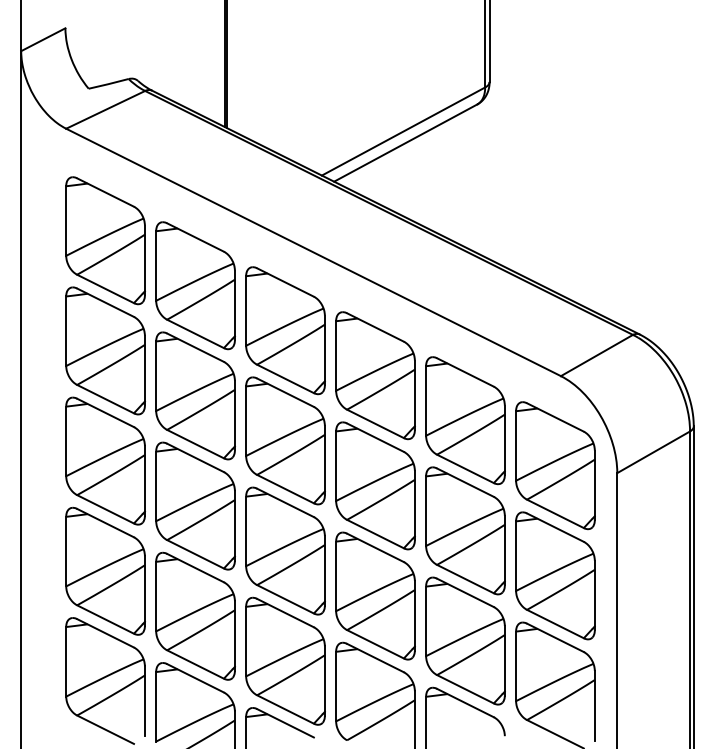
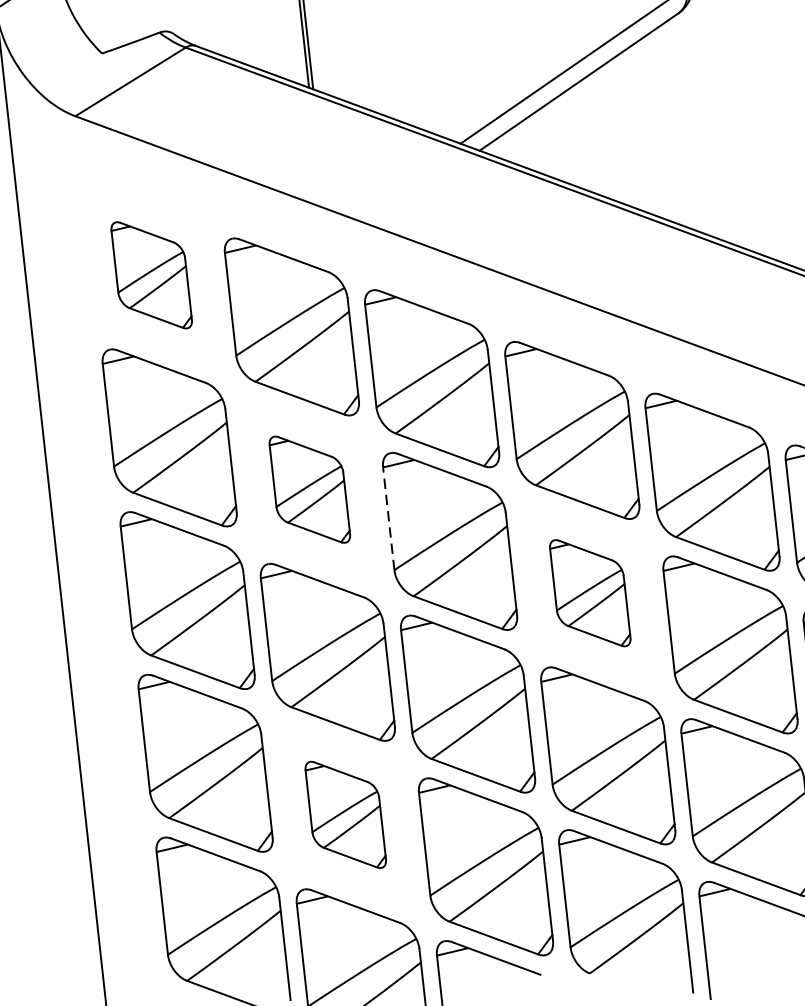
part: (105, 240) -> (151, 274), size x0.6
part: (195, 395) -> (309, 489), size x0.6
line: (246, 421) -> (389, 519), solid -> dashed
part: (375, 485) -> (590, 592), size x0.6
part: (195, 615) -> (345, 813), size x0.6

